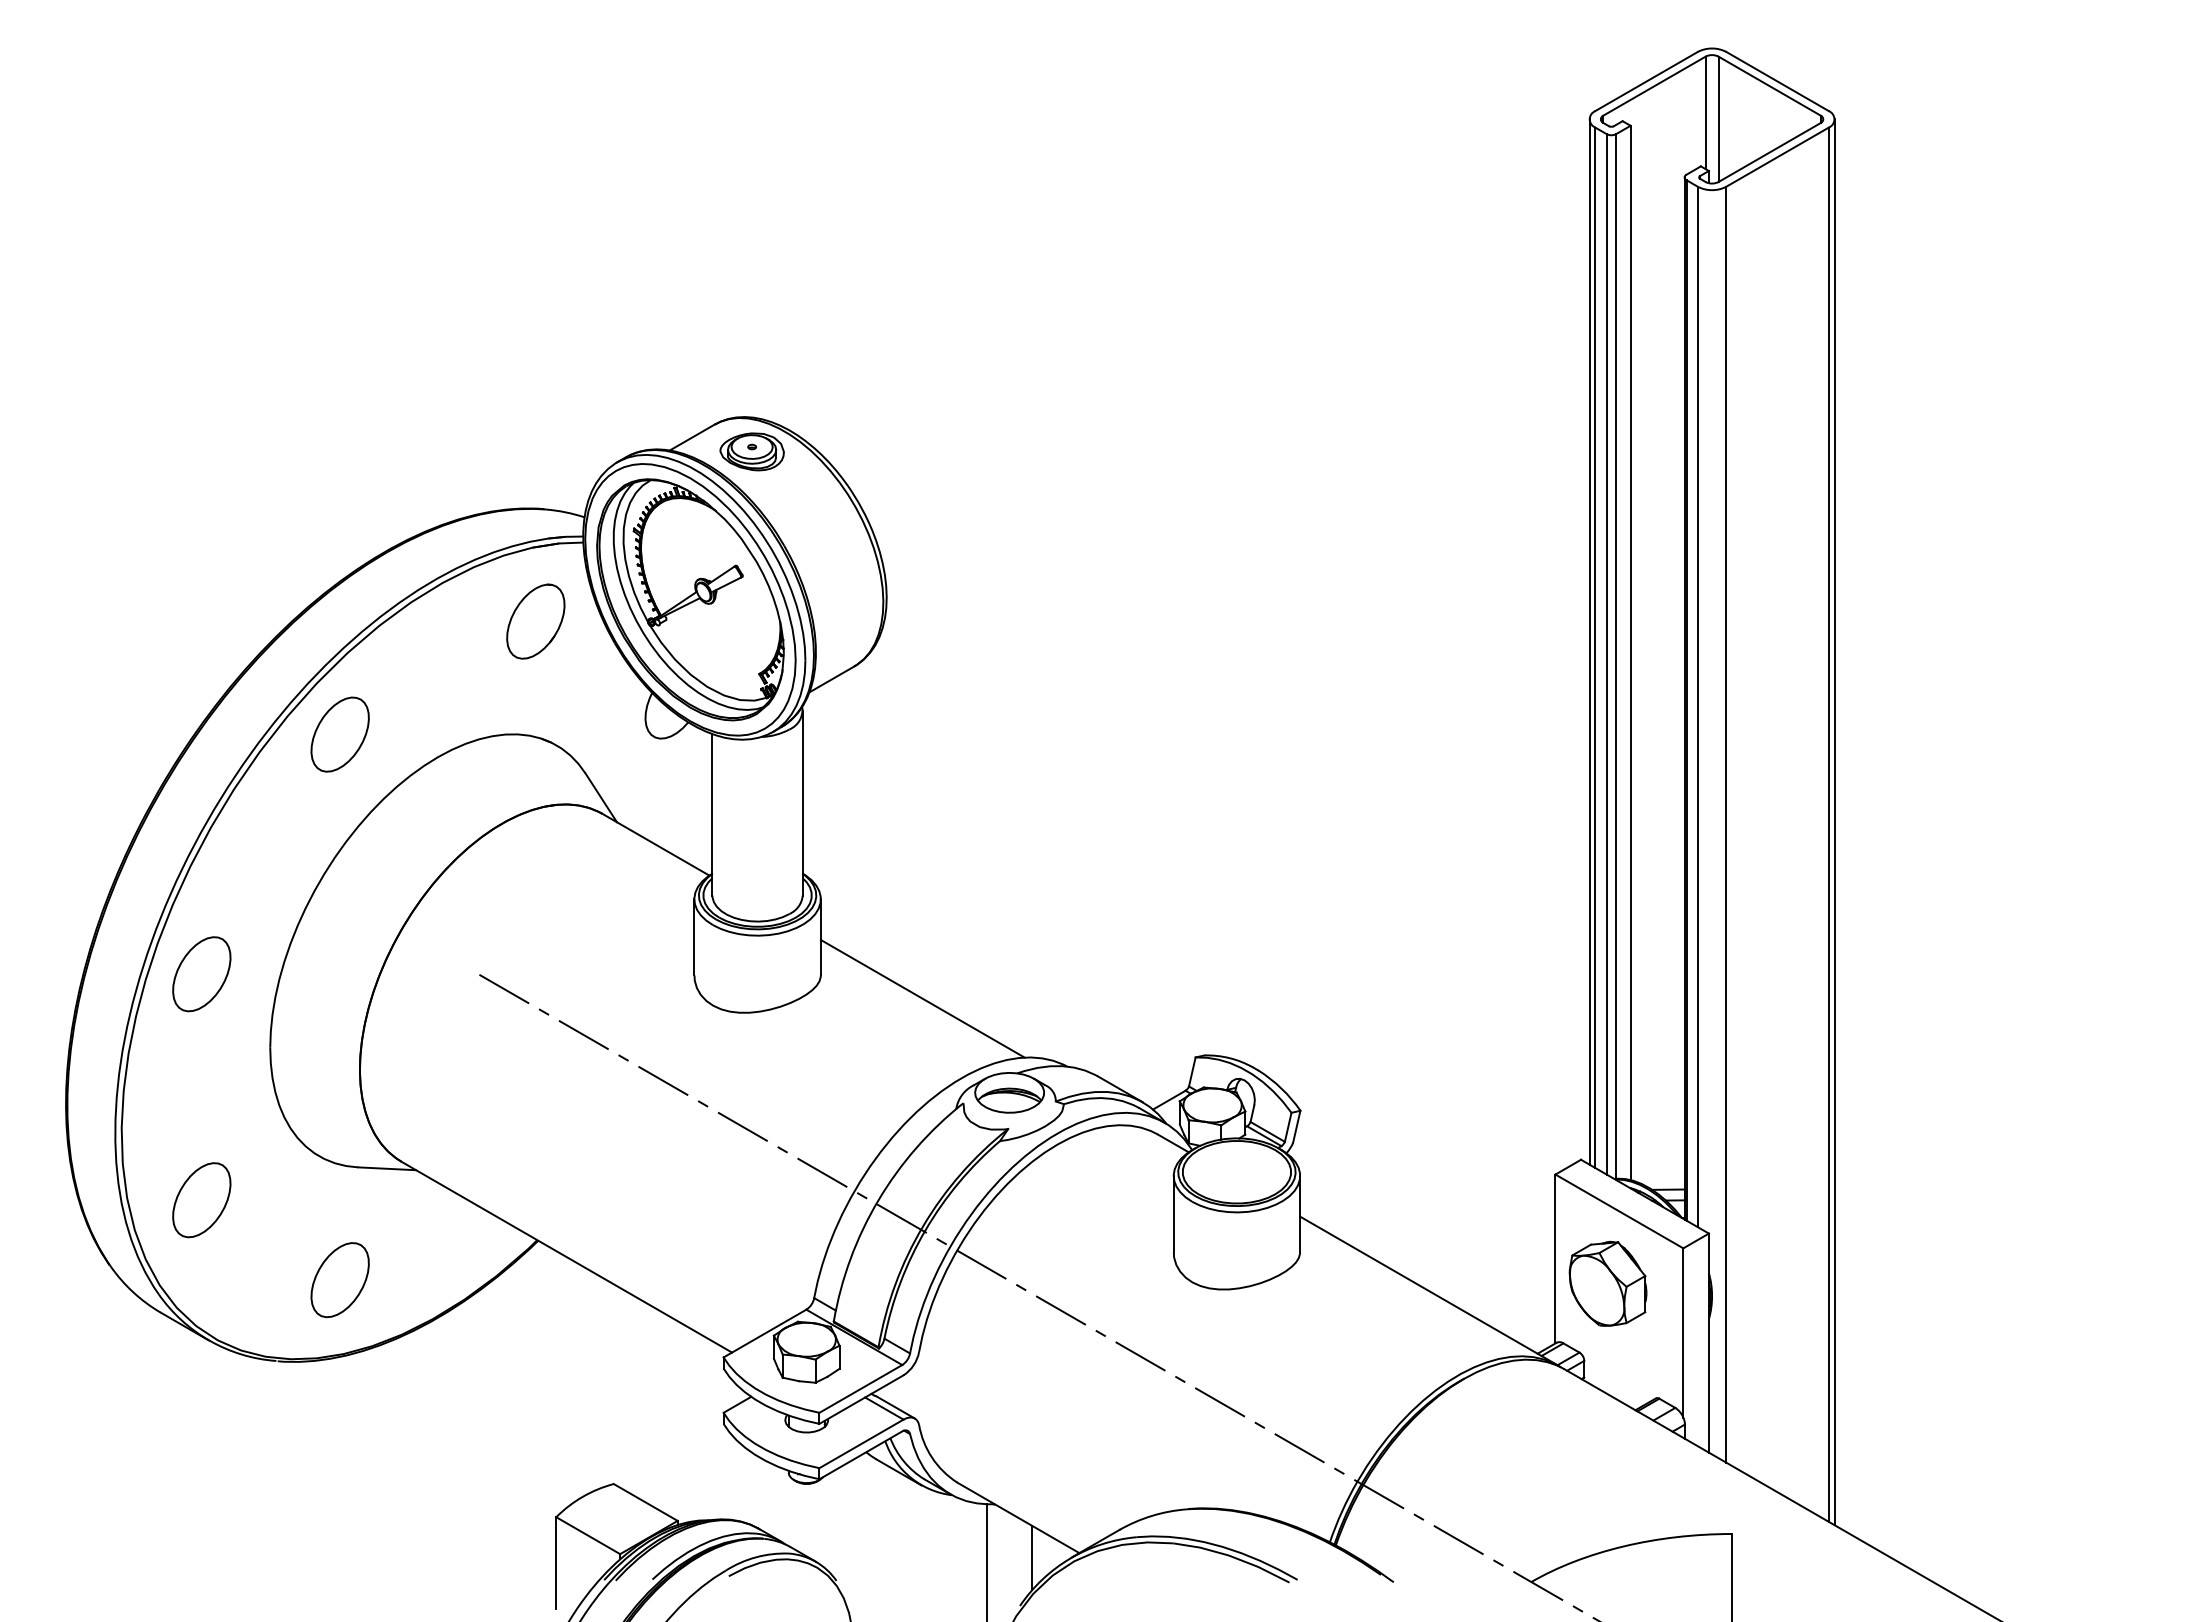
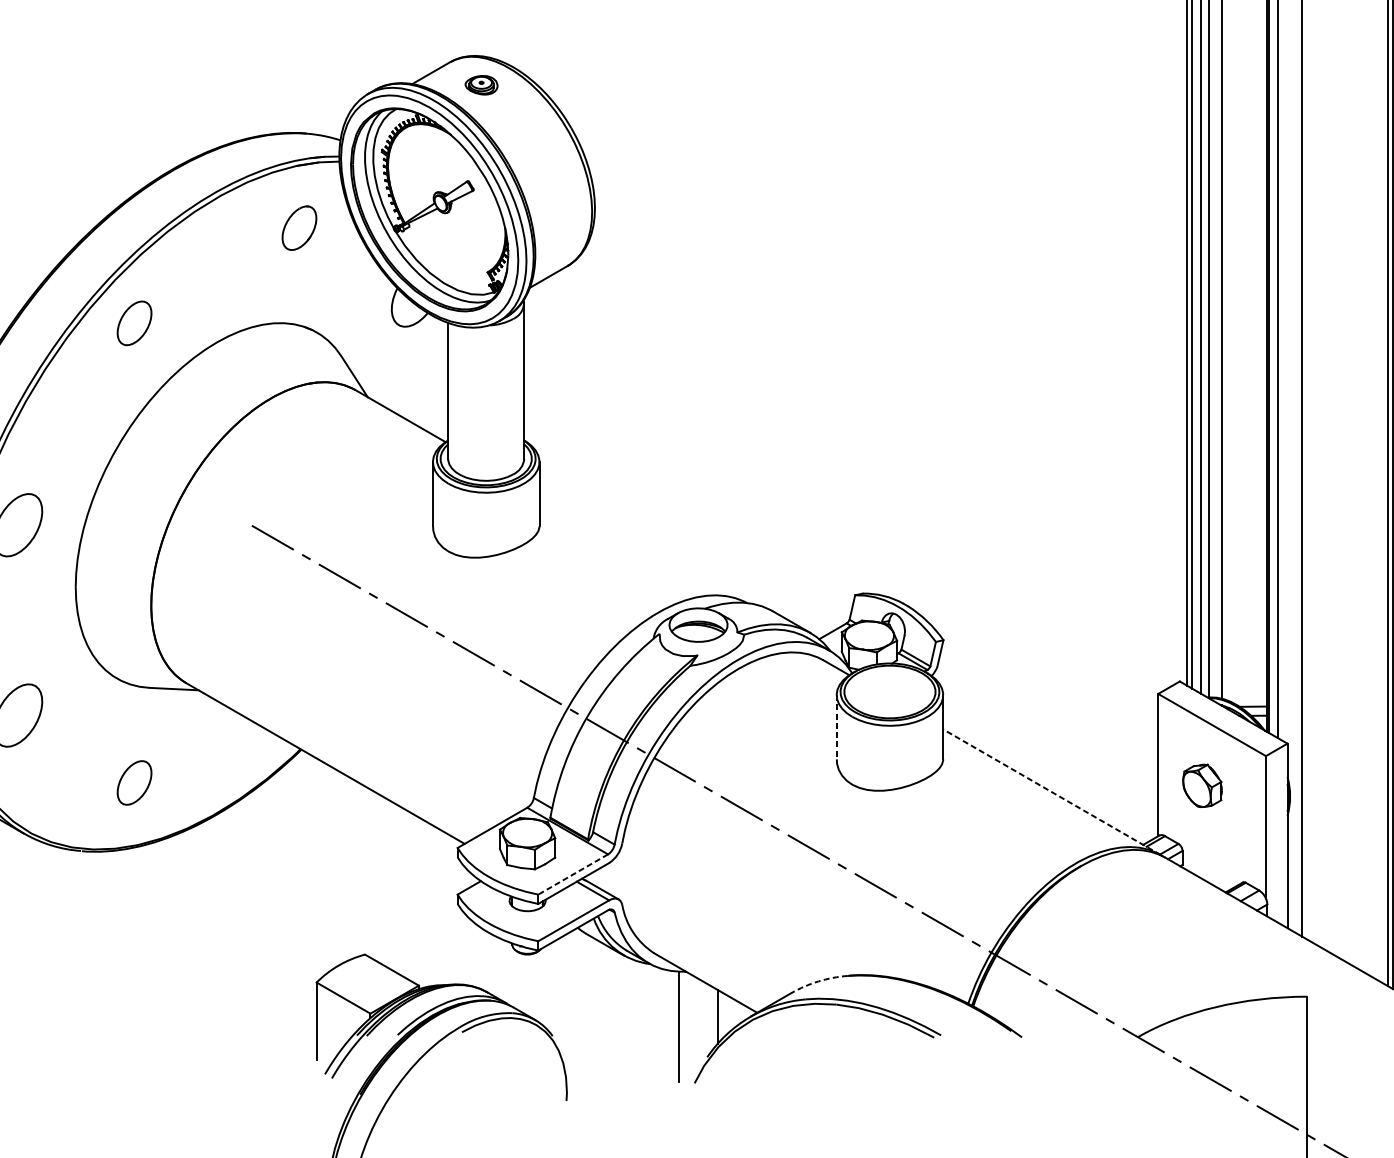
part: (751, 451) -> (481, 84), size x0.6
part: (535, 621) -> (299, 228), size x0.7
part: (339, 734) -> (134, 323), size x0.7
line: (922, 998) -> (625, 545), removed
line: (1173, 1214) -> (836, 727), solid -> dashed
part: (339, 1280) -> (134, 783), size x0.7
part: (1607, 1283) -> (1202, 785), size x0.6
line: (1428, 1290) -> (1051, 791), solid -> dashed
line: (860, 1388) -> (572, 874), solid -> dashed
arc: (1152, 1515) -> (818, 981), solid -> dashed

